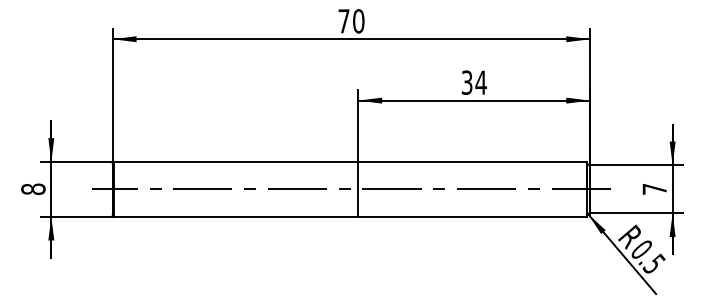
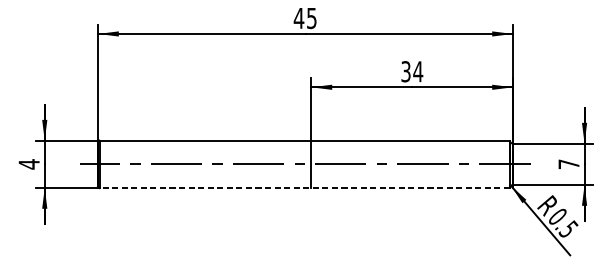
text: (350, 21) -> (304, 18), 70 -> 45
text: (33, 189) -> (29, 164), 8 -> 4
line: (350, 216) -> (304, 187), solid -> dashed

